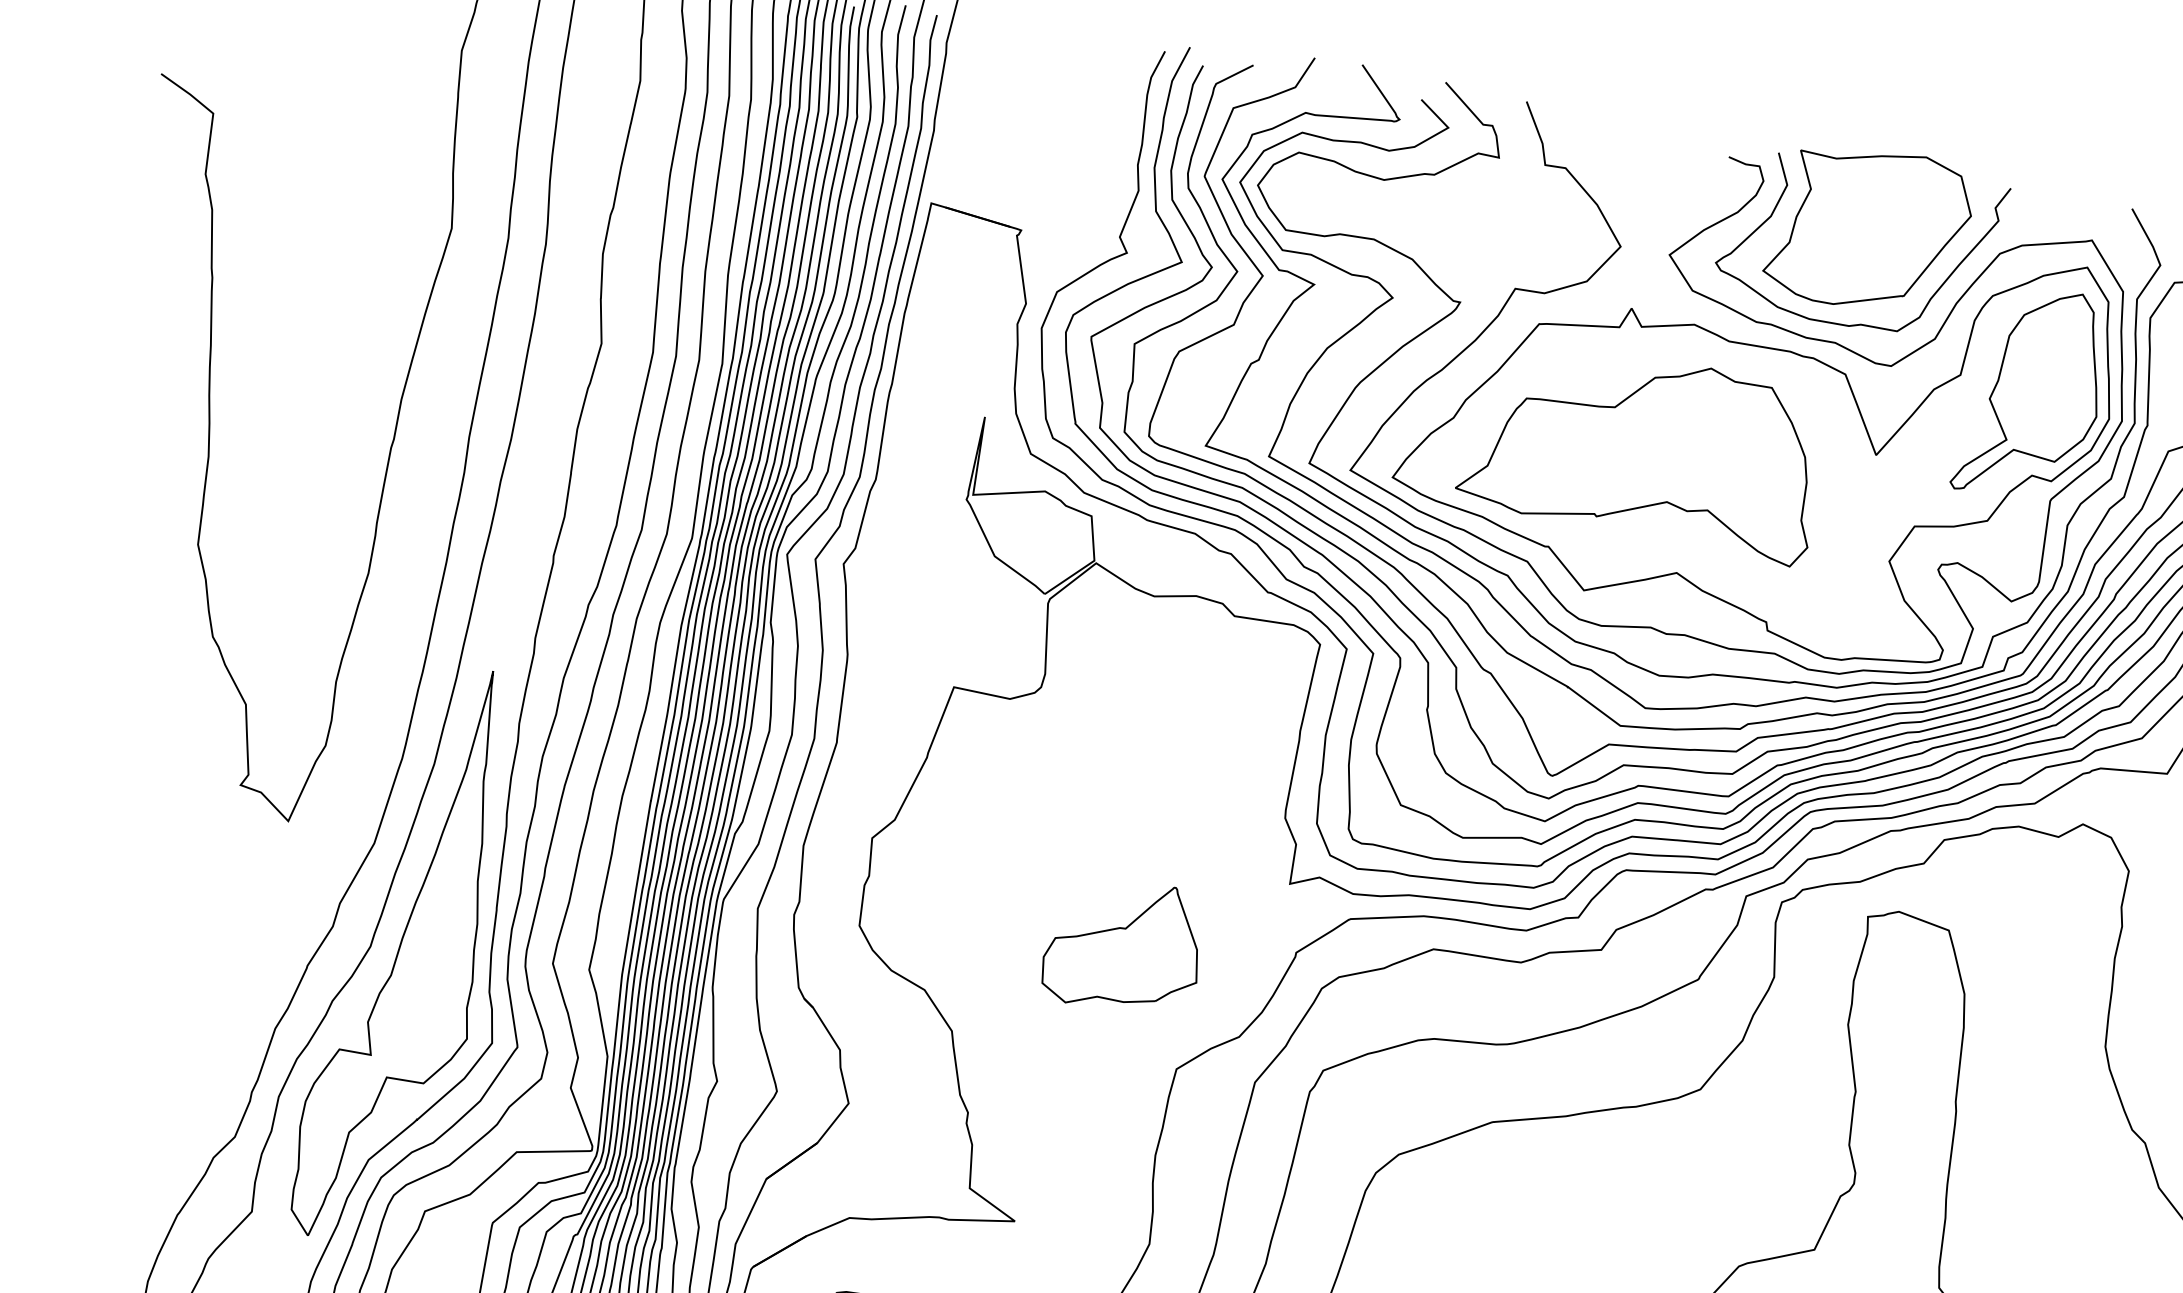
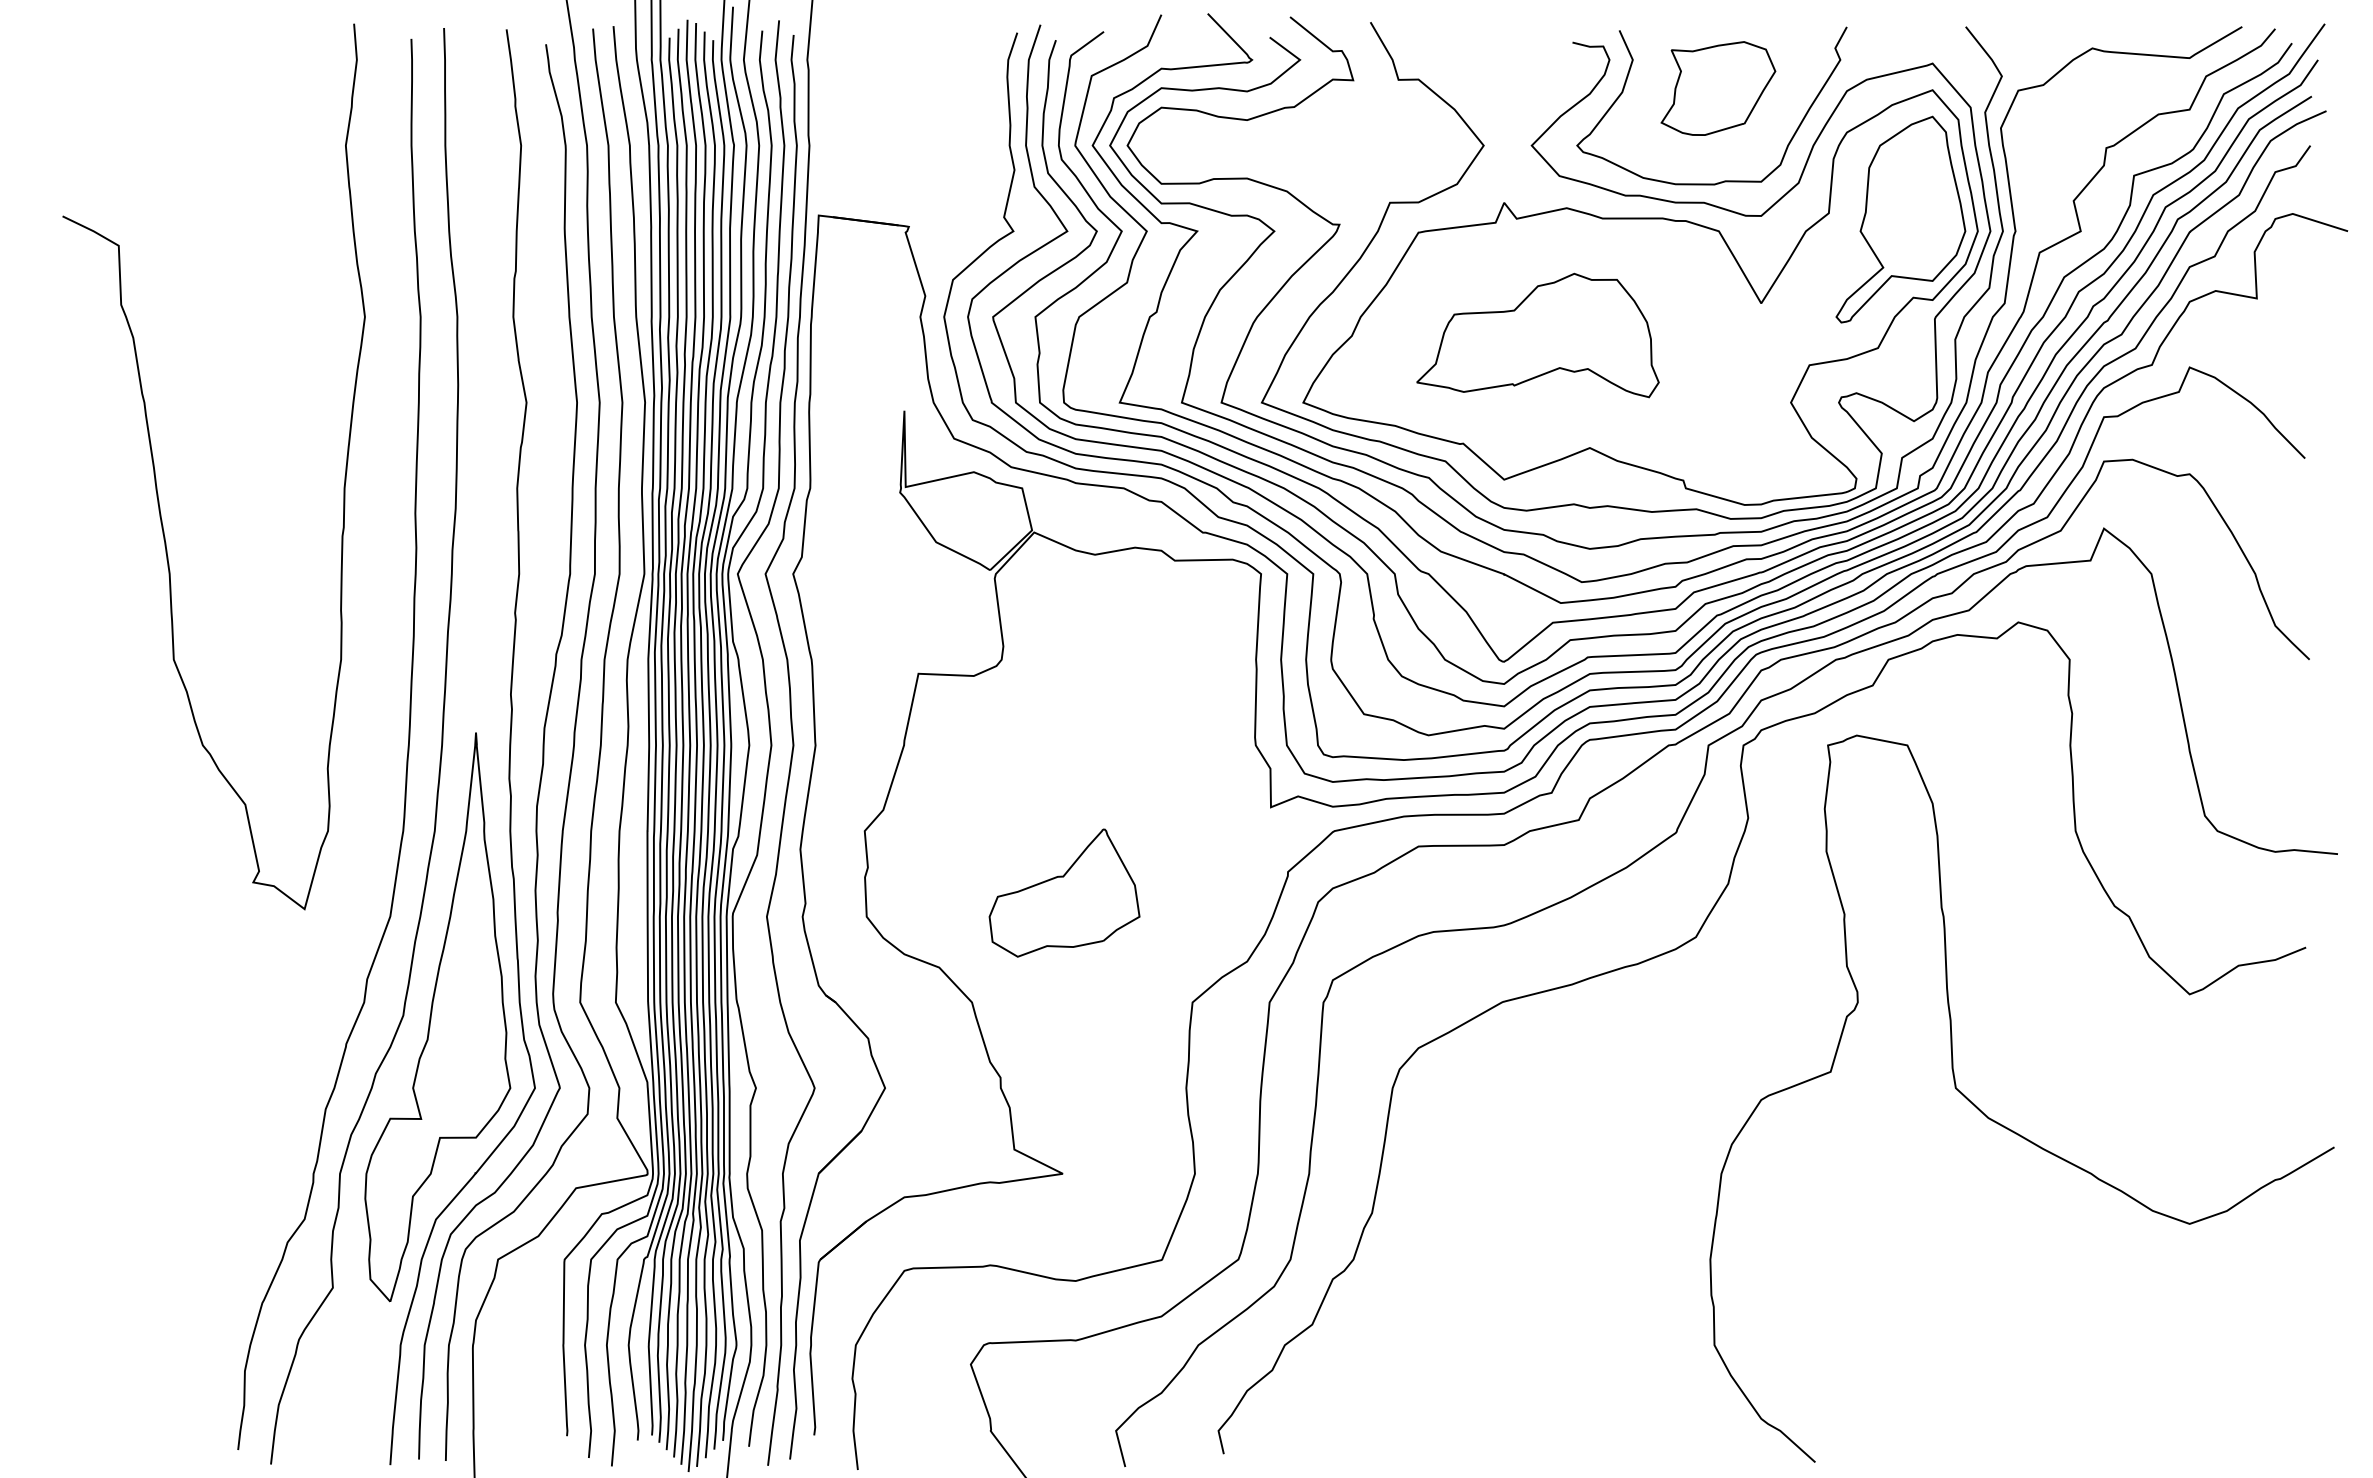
part: (1869, 228) -> (1718, 88), size x0.6
part: (1642, 449) -> (1537, 335), size x0.7
part: (1124, 945) -> (1064, 892), moved

